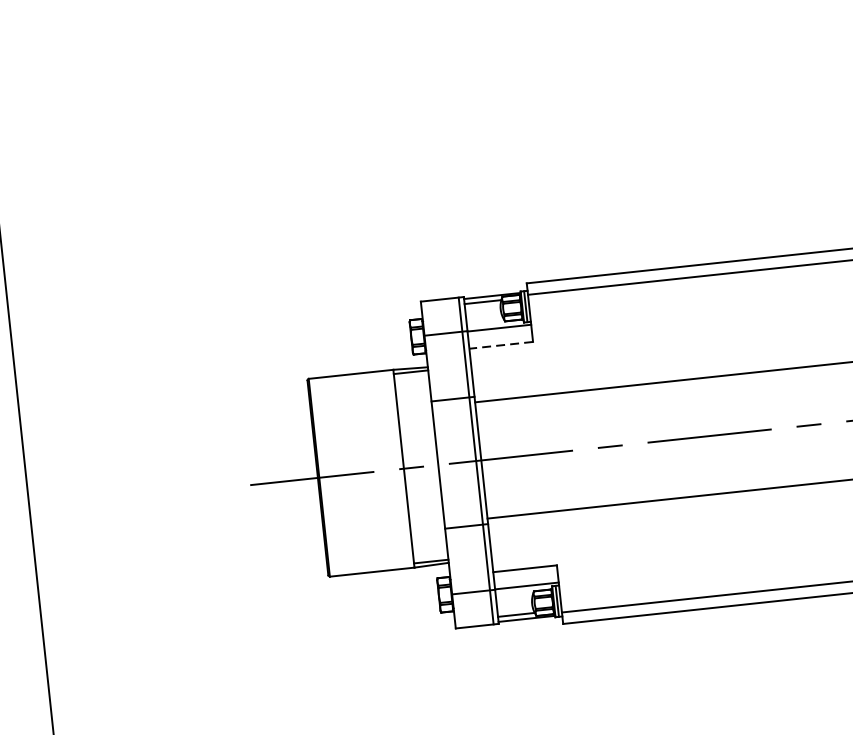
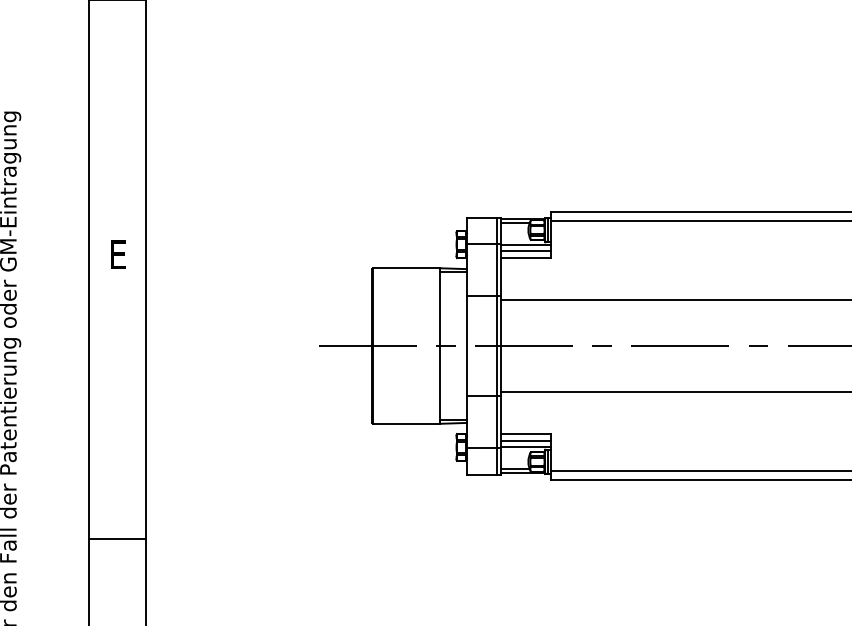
line: (499, 335) -> (525, 250), added
line: (500, 345) -> (525, 258), dashed -> solid
line: (525, 578) -> (525, 441), added

